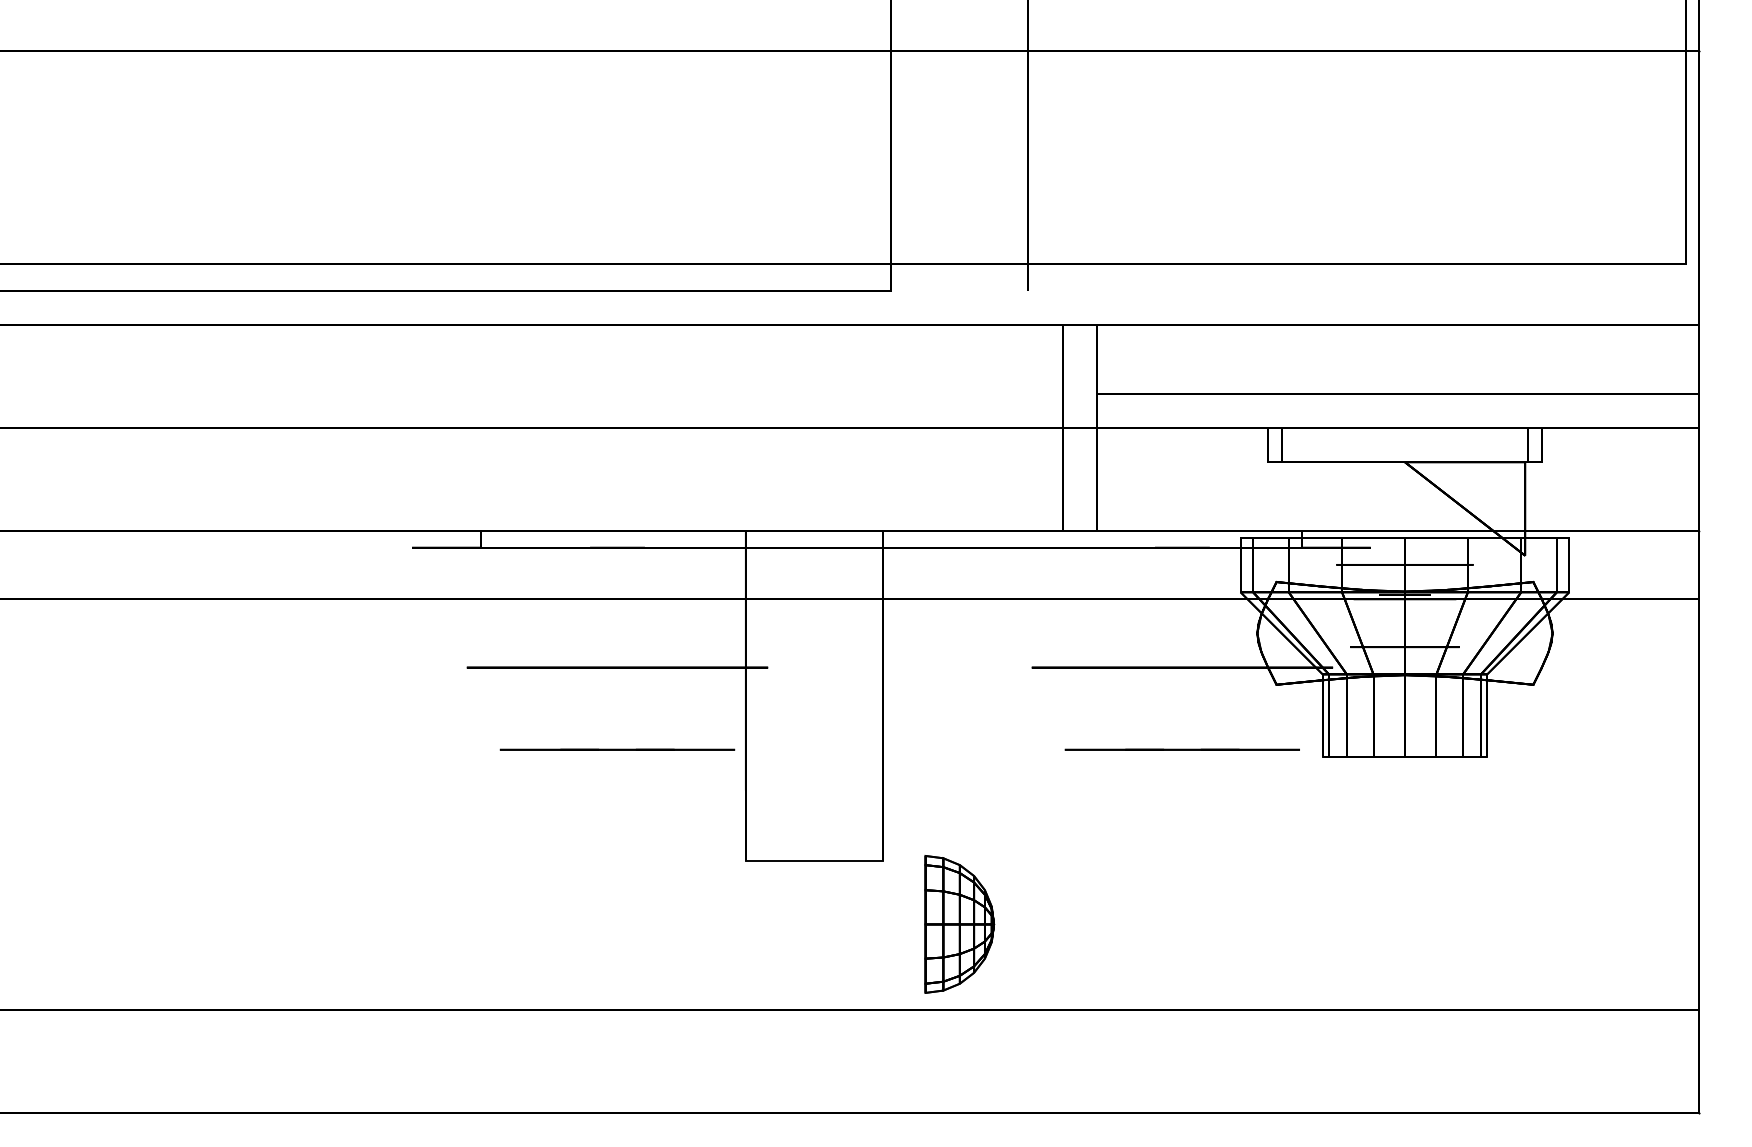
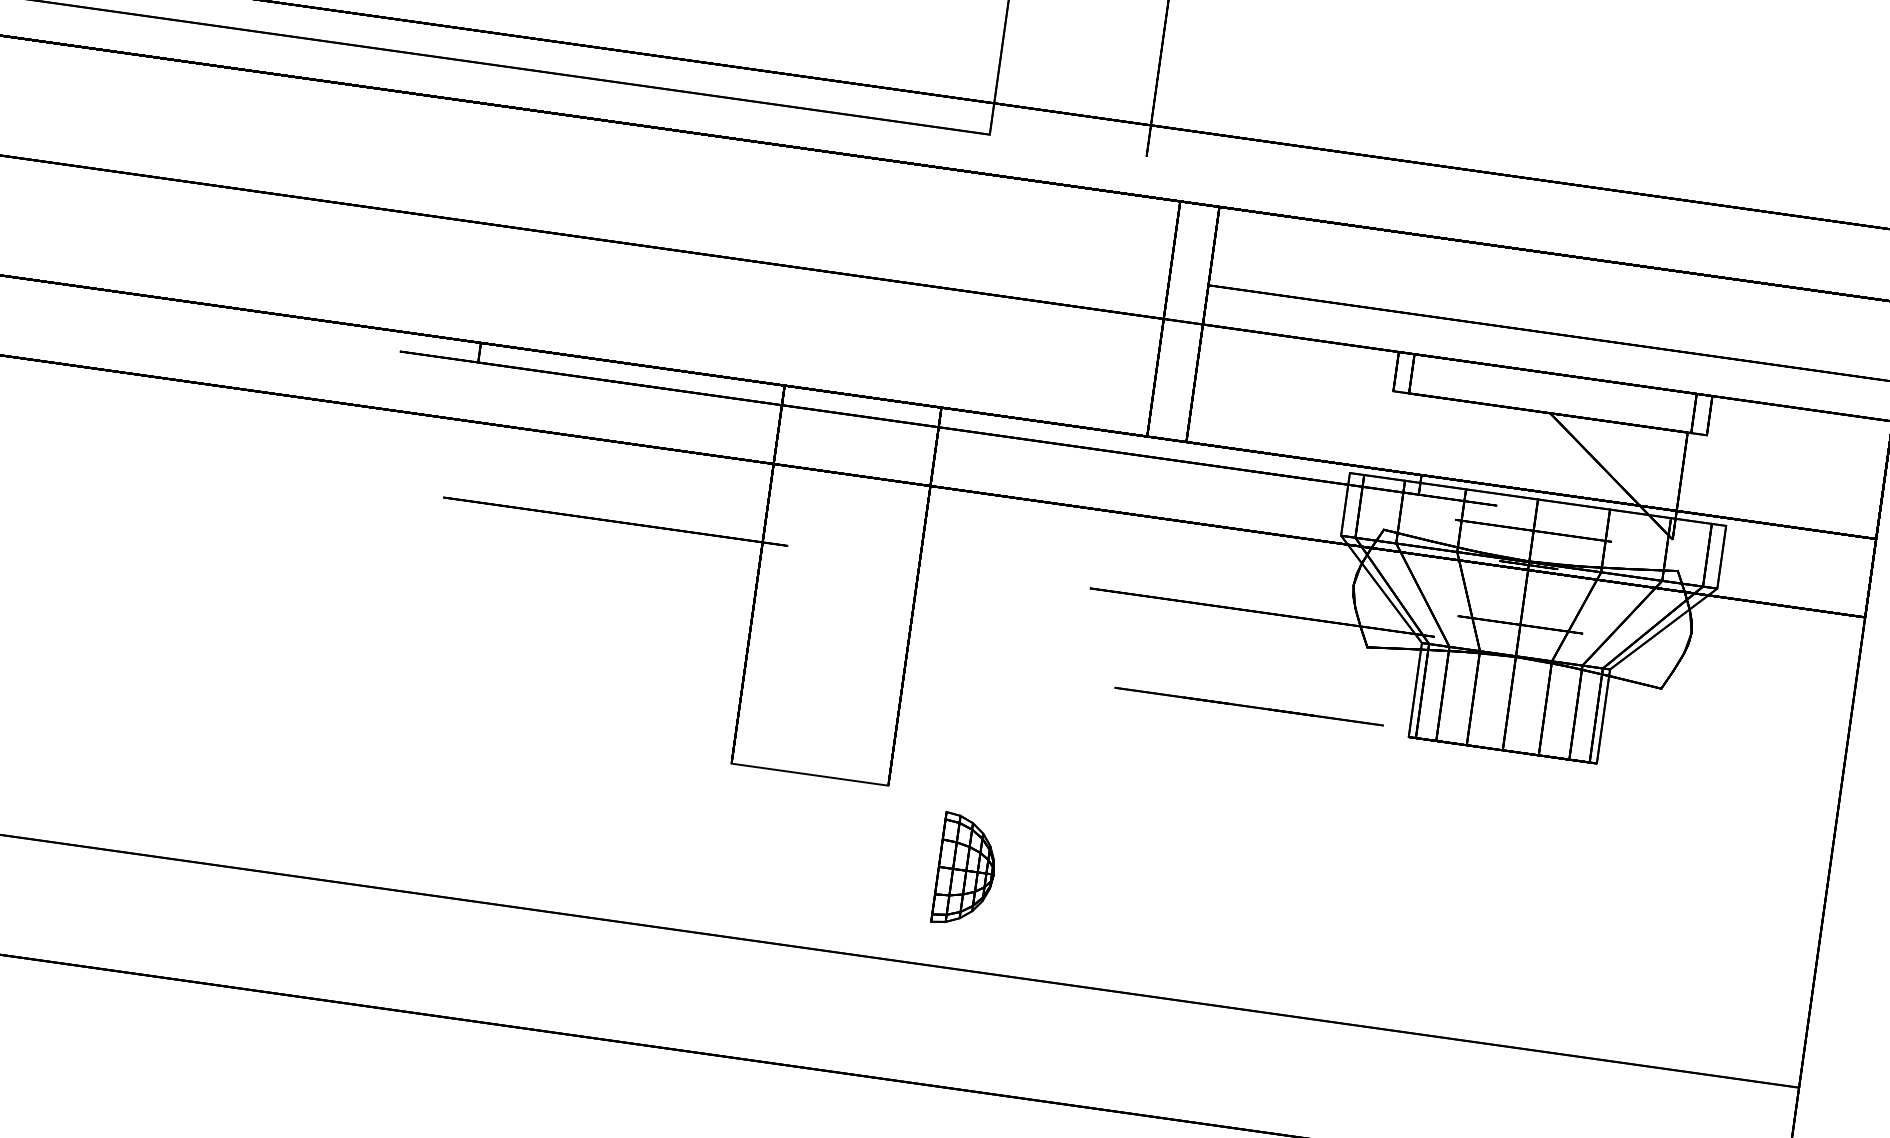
line: (617, 749) -> (602, 615), removed
part: (959, 924) -> (965, 870), size x0.7

